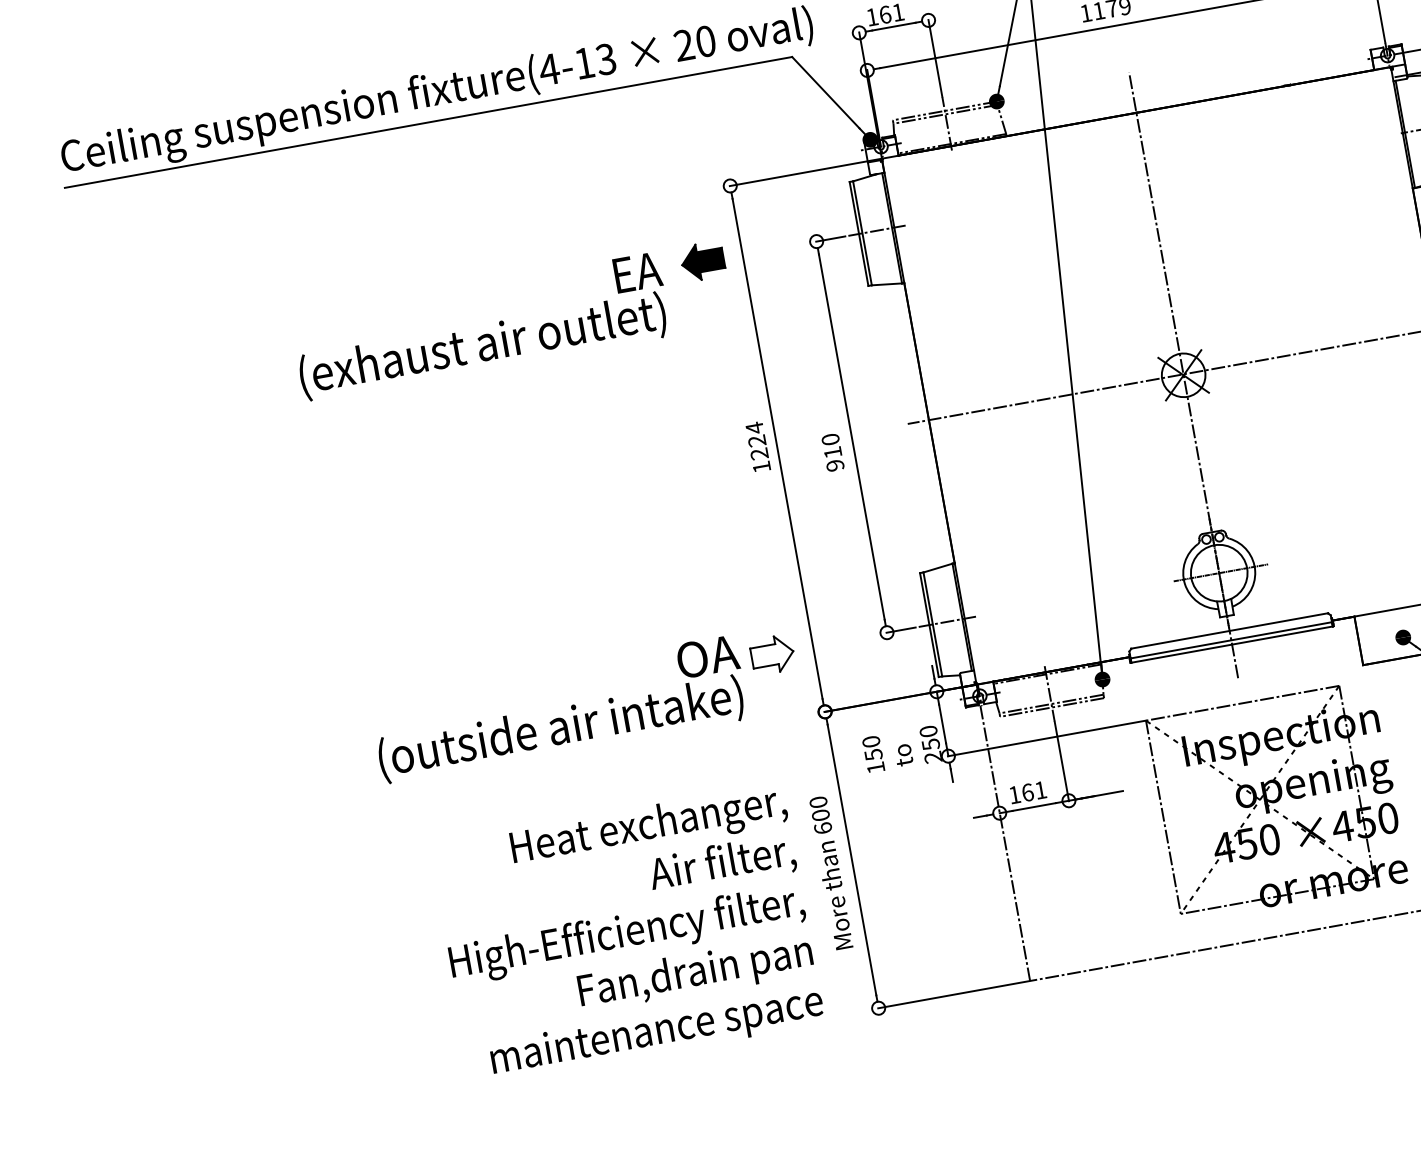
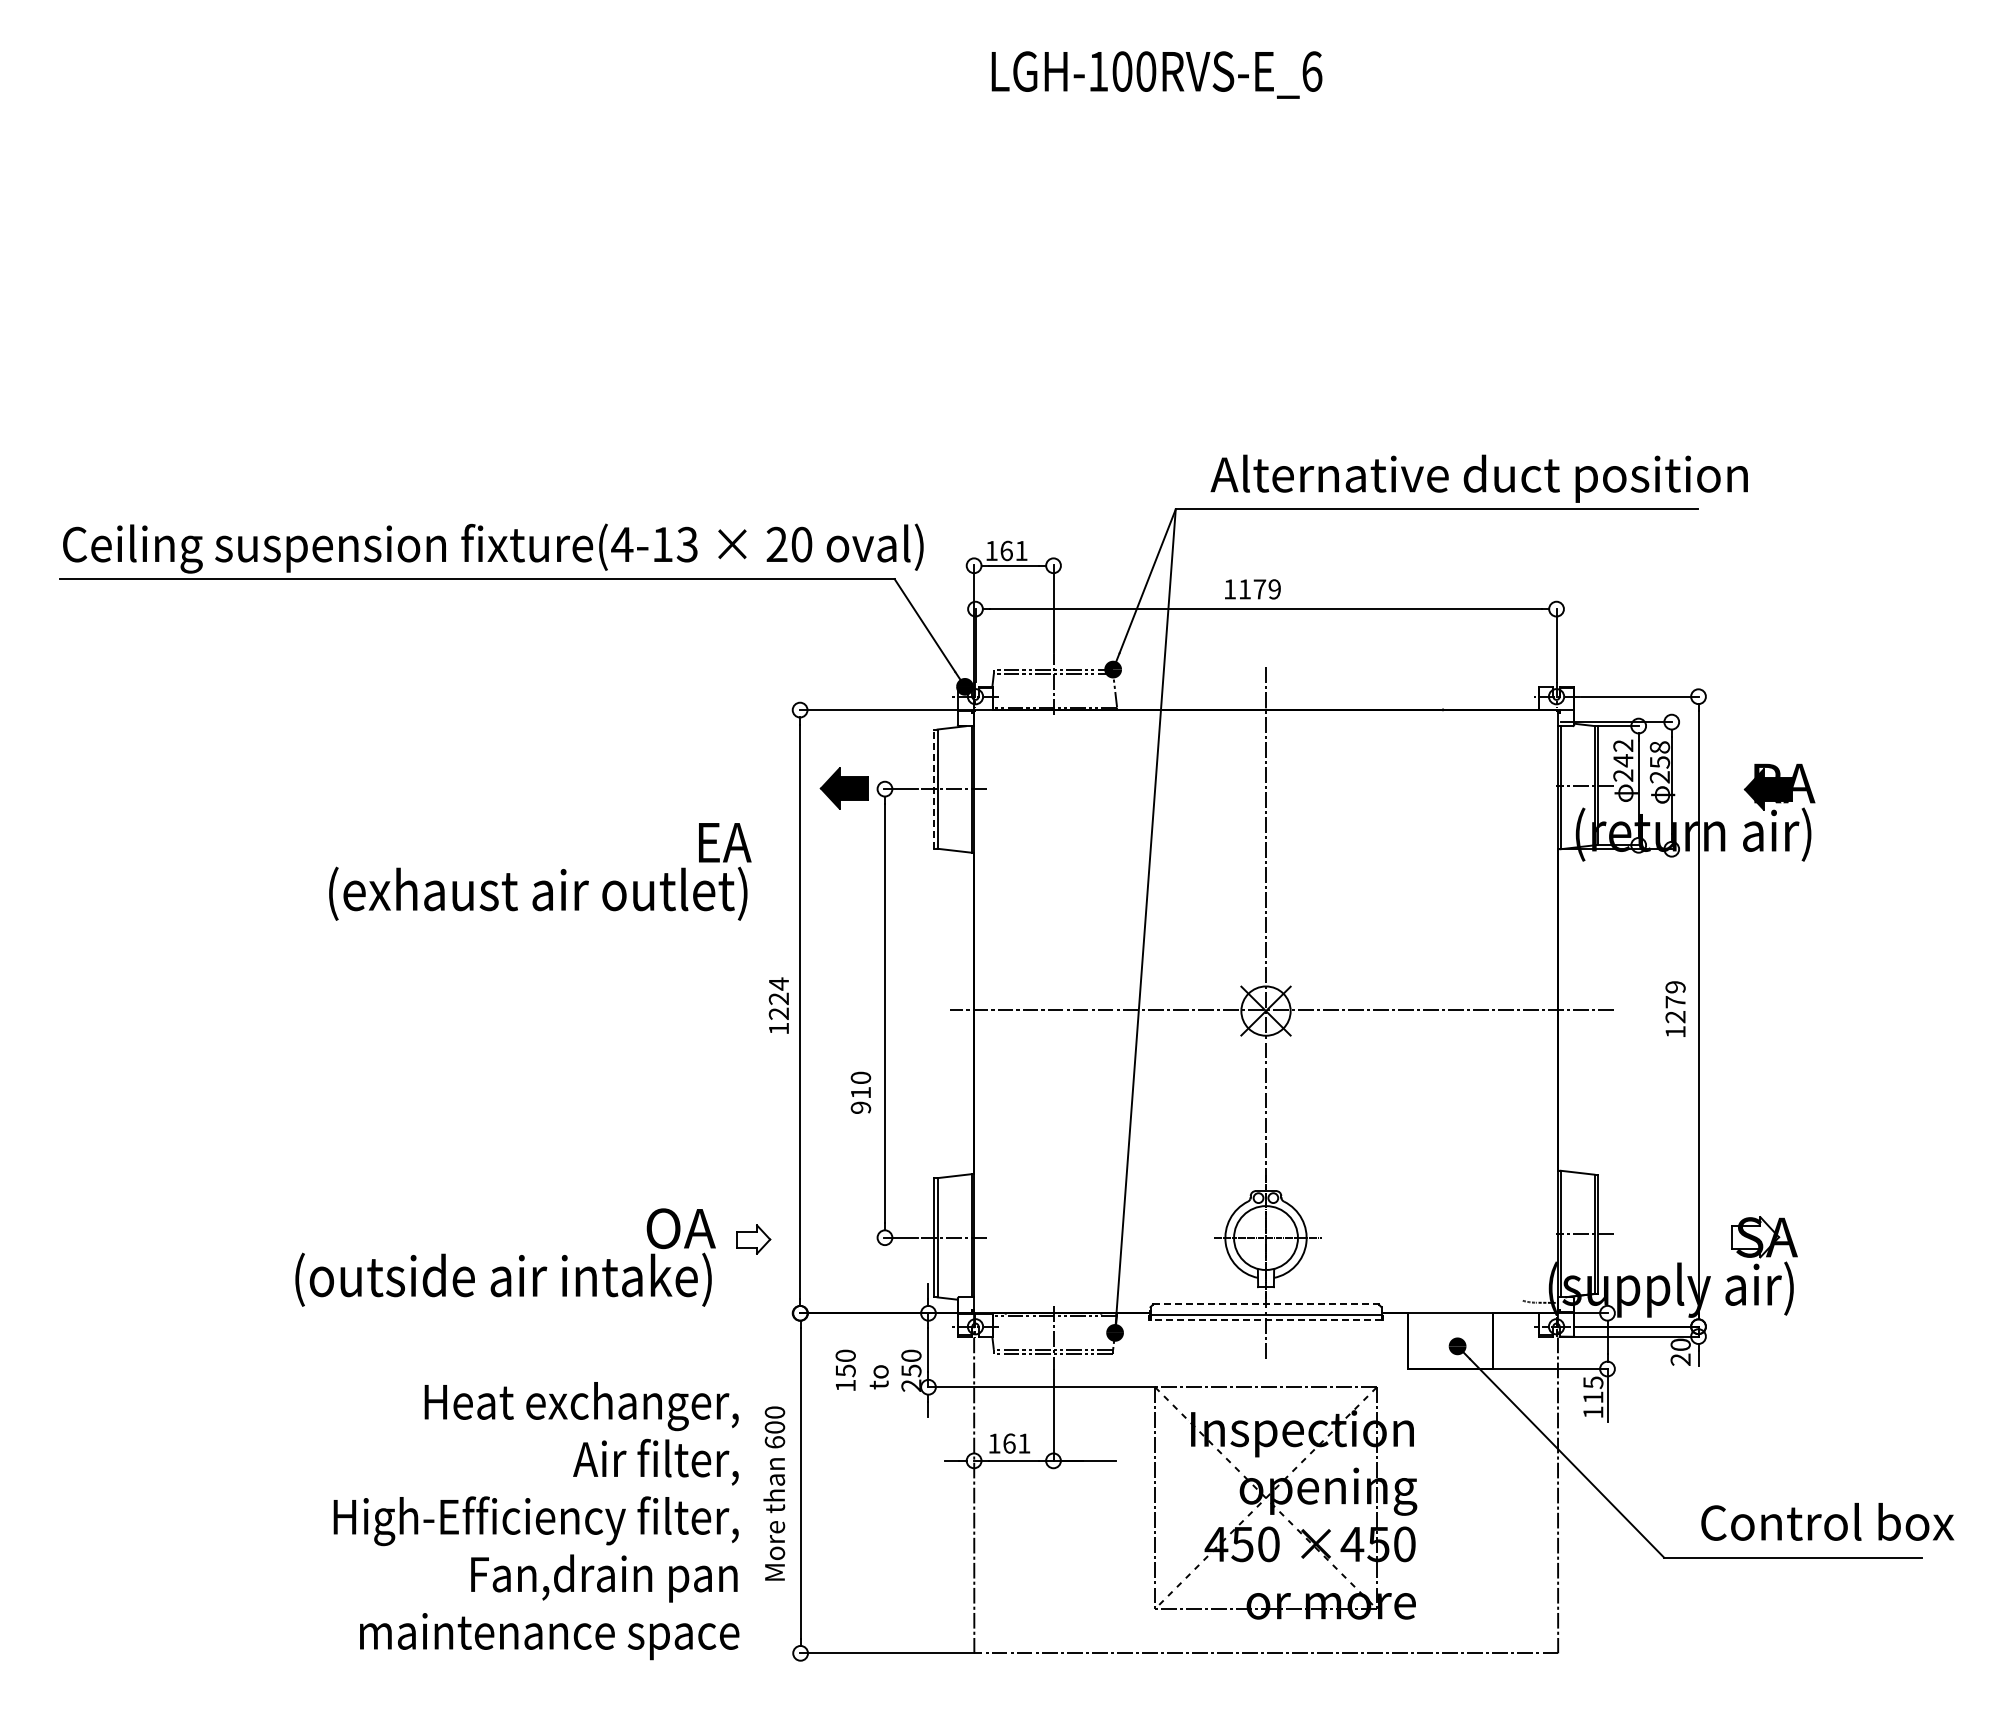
line: (859, 234) -> (933, 789), solid -> dashed
part: (701, 261) -> (843, 788), moved
text: (481, 326) -> (540, 871), moved
text: (832, 452) -> (860, 1092), moved
line: (1230, 631) -> (1266, 1304), solid -> dashed
line: (1232, 644) -> (1266, 1320), solid -> dashed
part: (772, 654) -> (753, 1239), size x0.7

